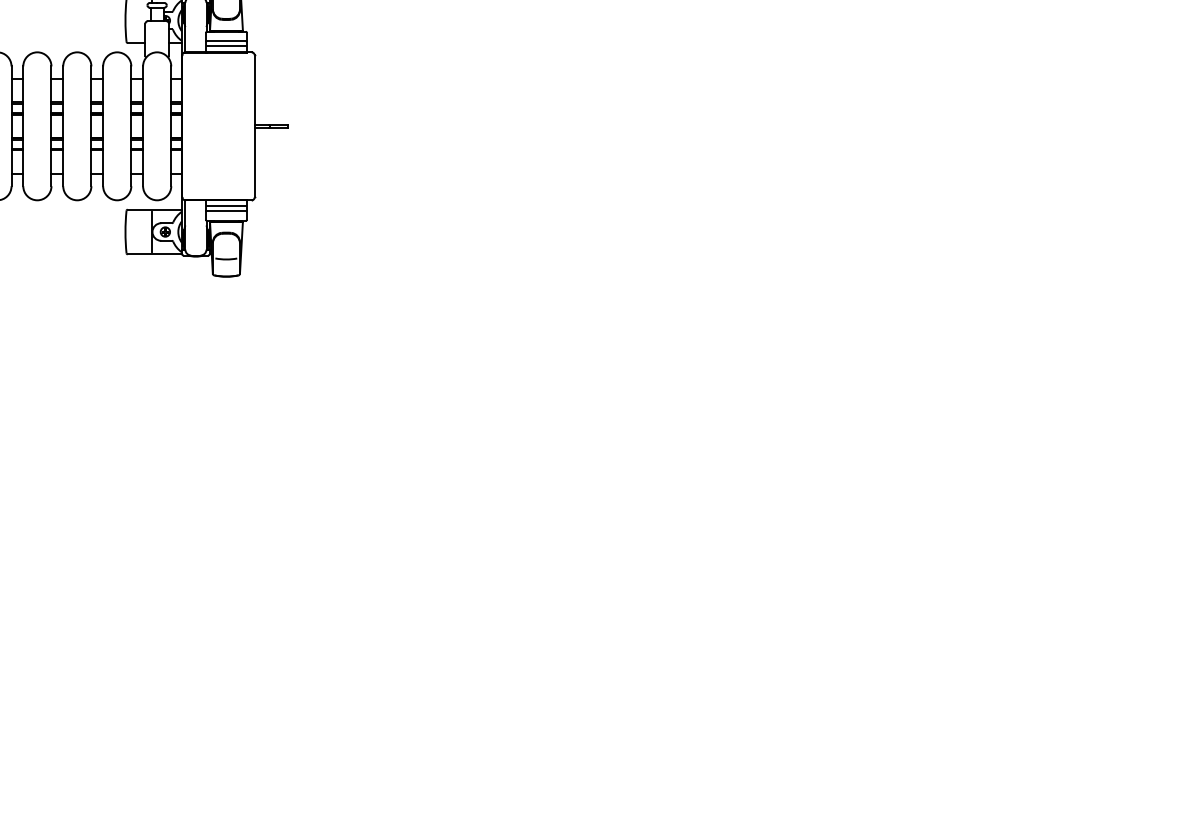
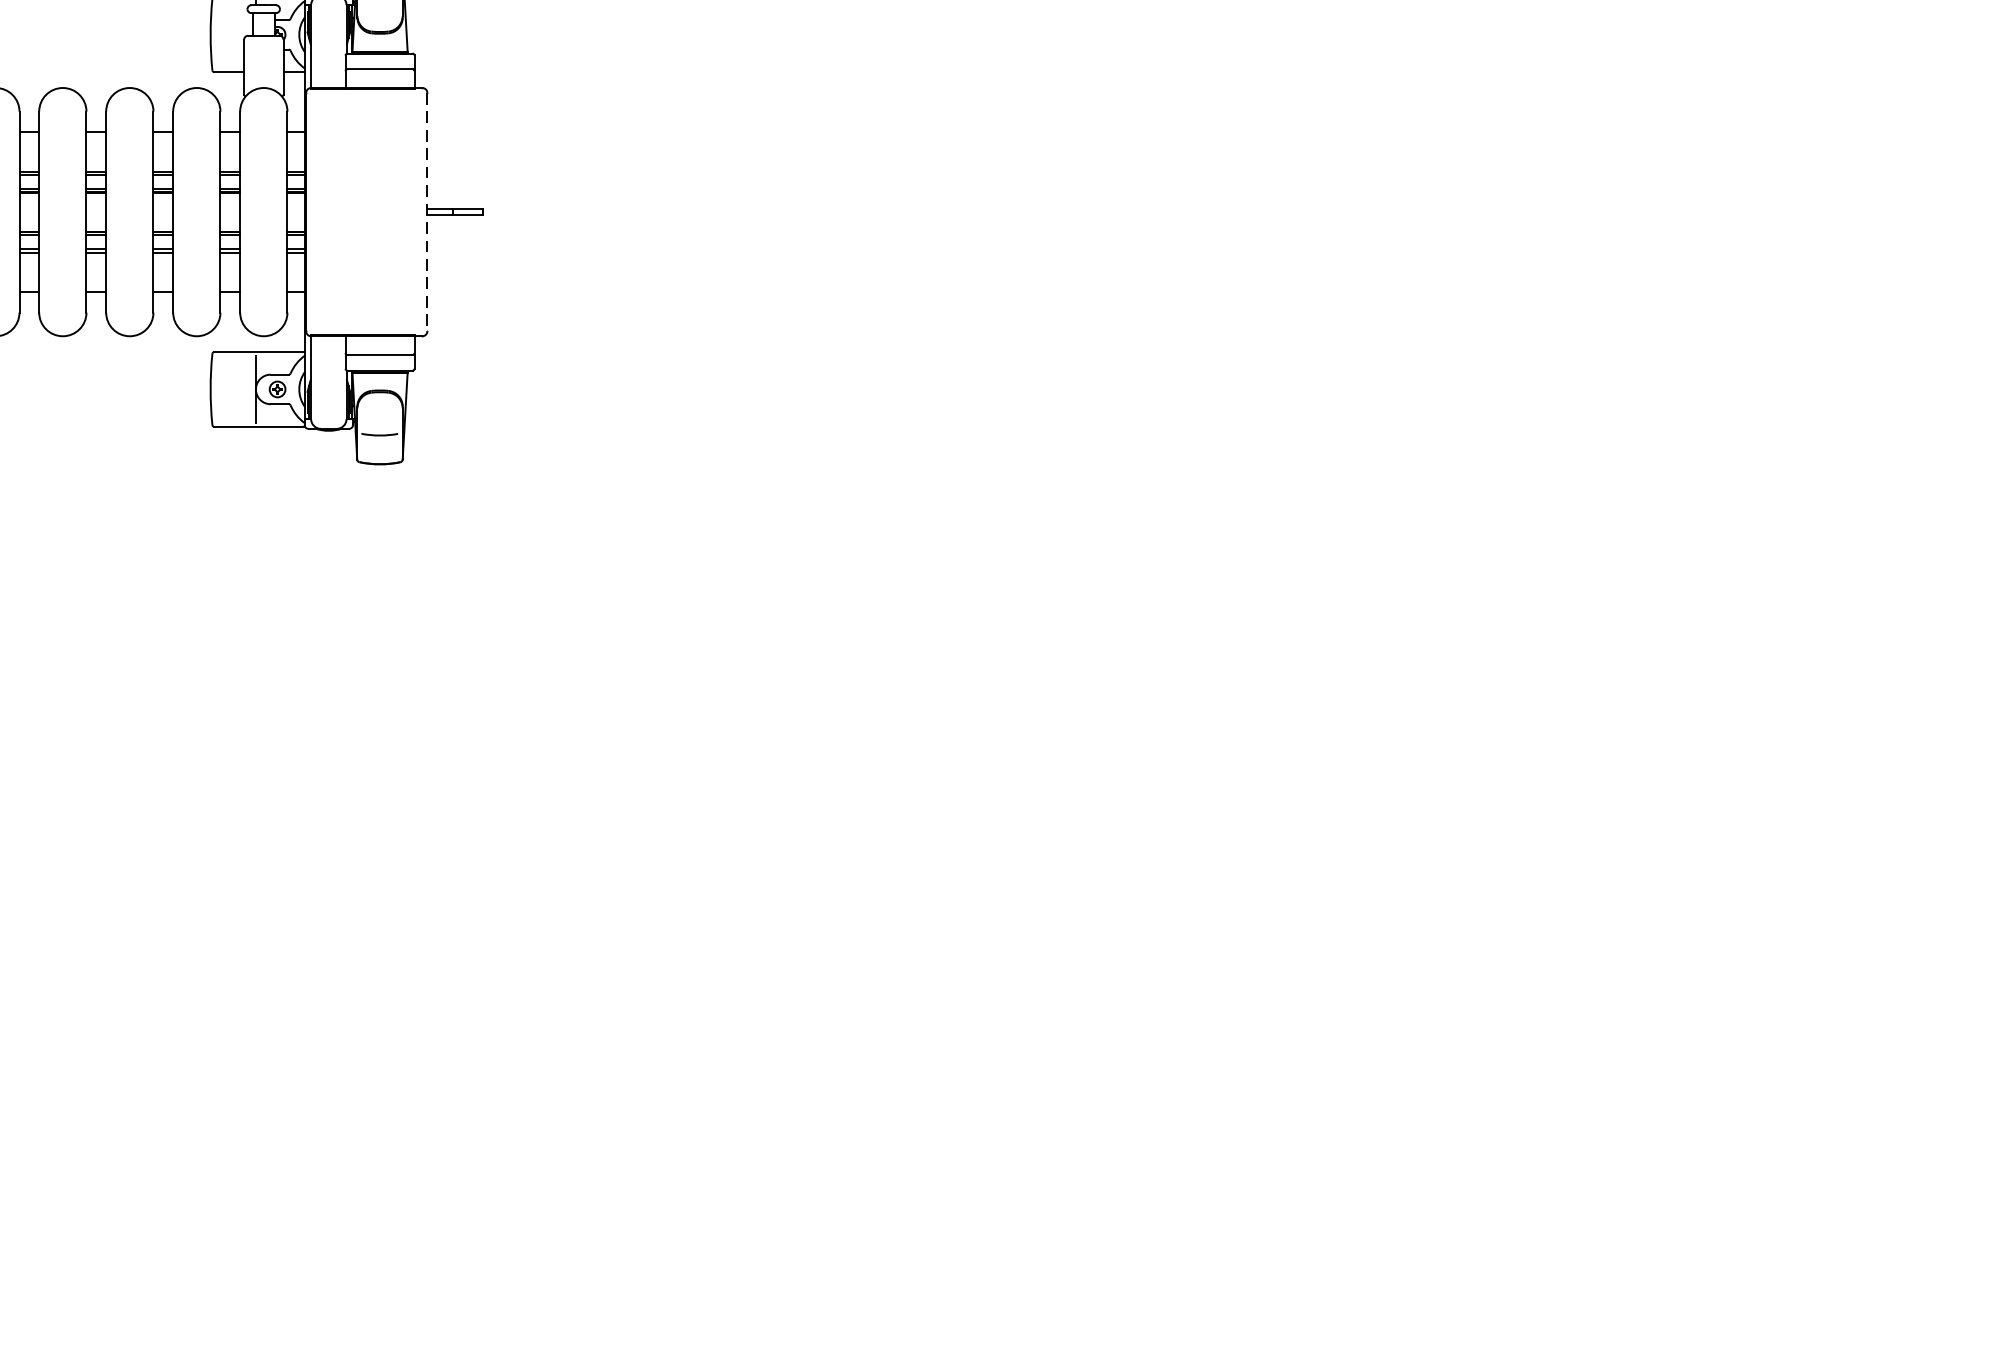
line: (225, 46) -> (378, 78), removed
line: (254, 126) -> (427, 212), solid -> dashed
line: (225, 206) -> (378, 346), removed

